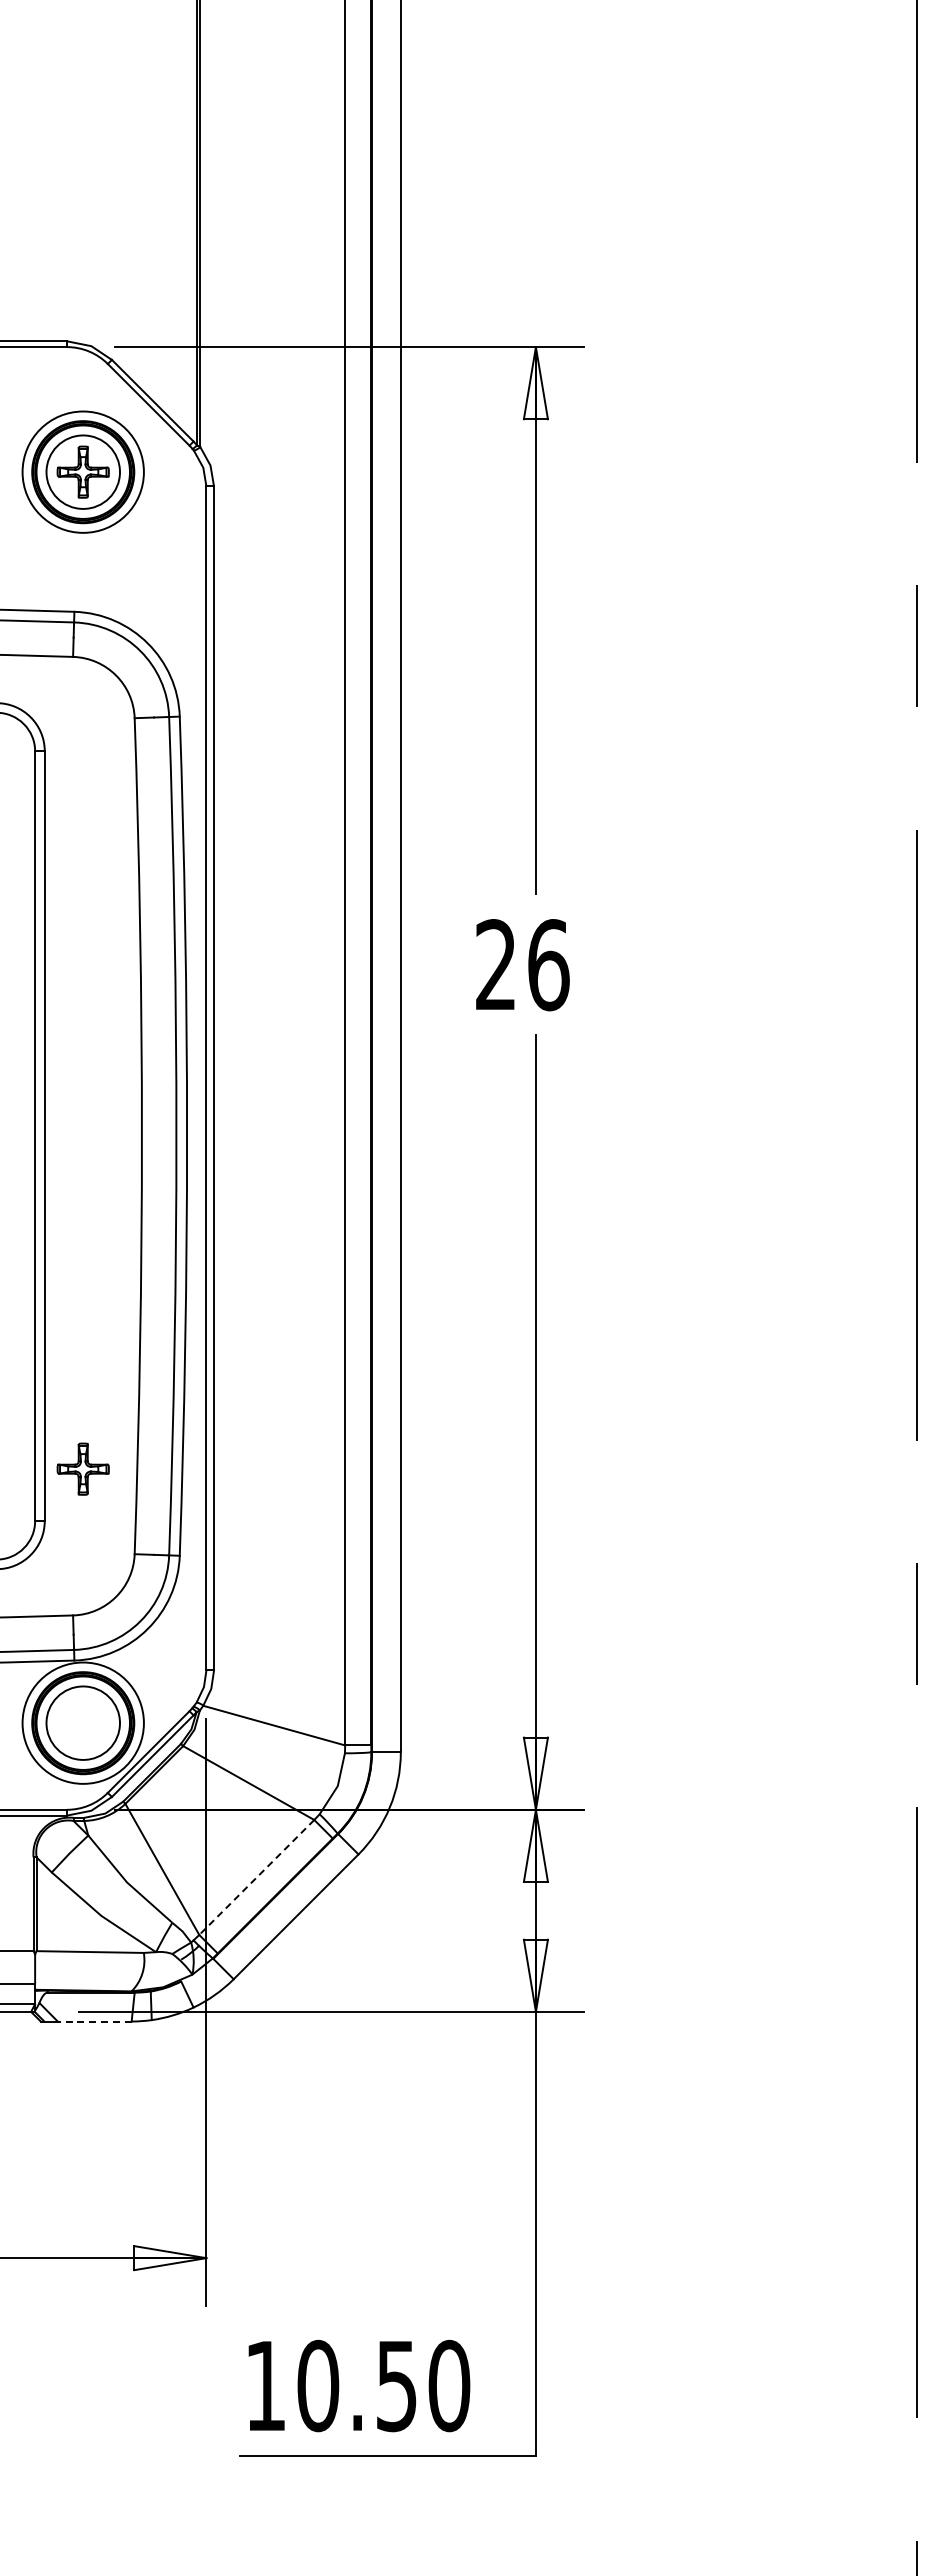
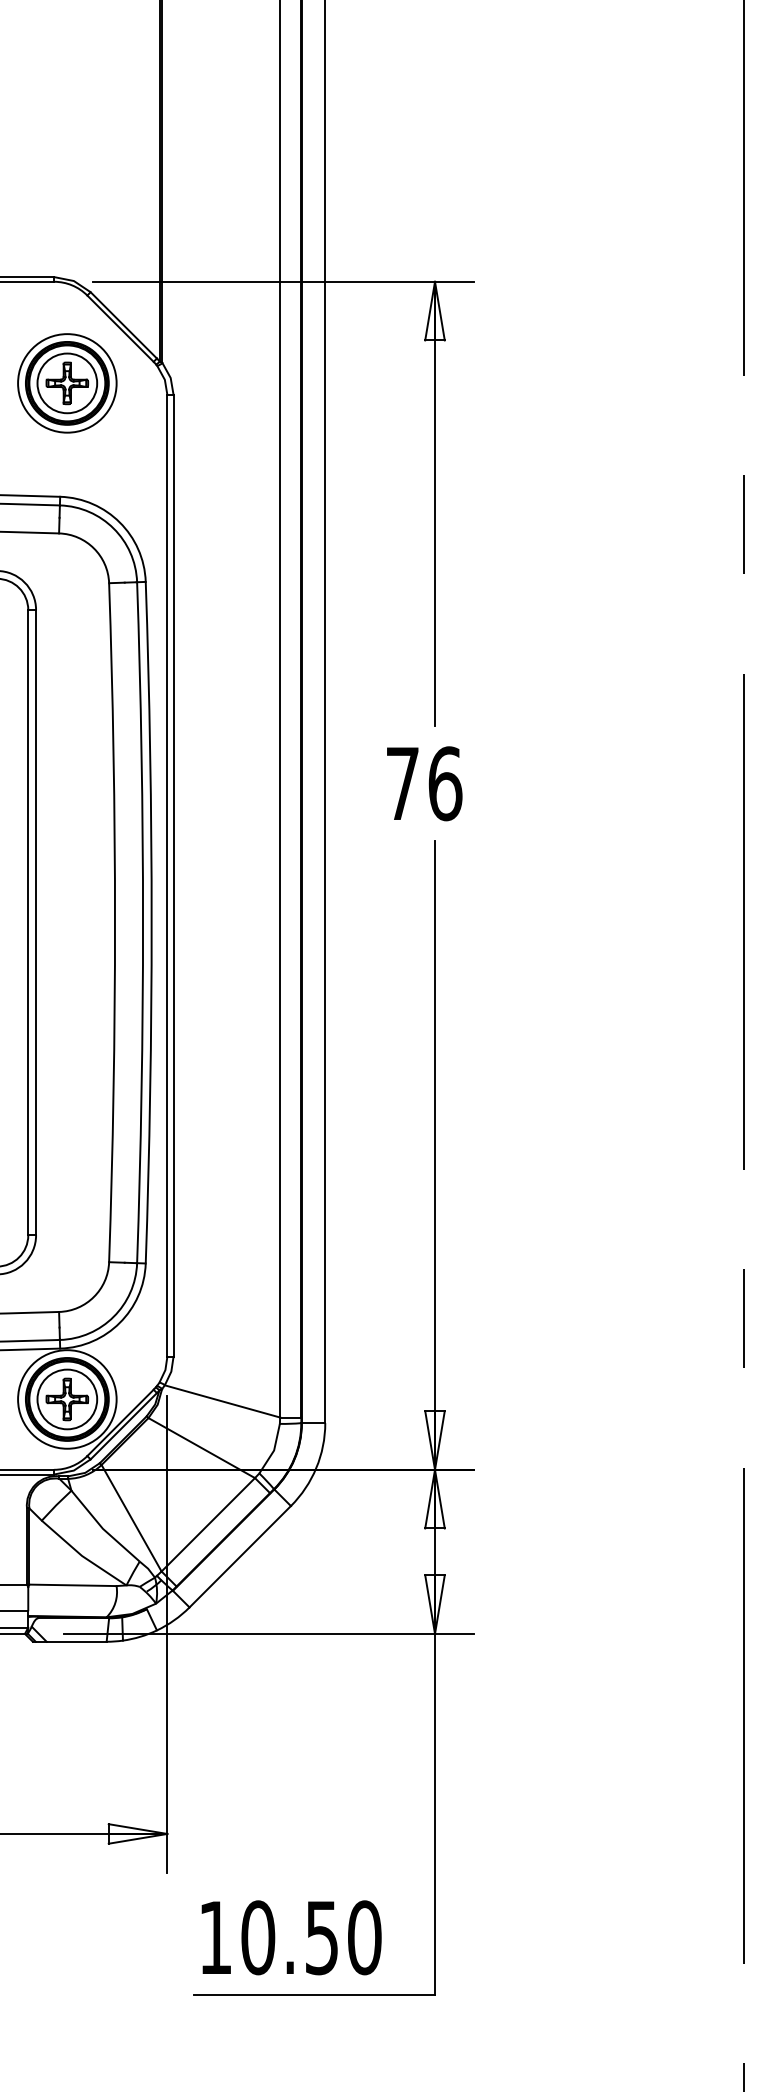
text: (495, 964) -> (402, 783), 26 -> 76
part: (82, 1468) -> (66, 1398), moved
line: (256, 1877) -> (208, 1524), dashed -> solid
line: (94, 2021) -> (76, 1641), dashed -> solid

